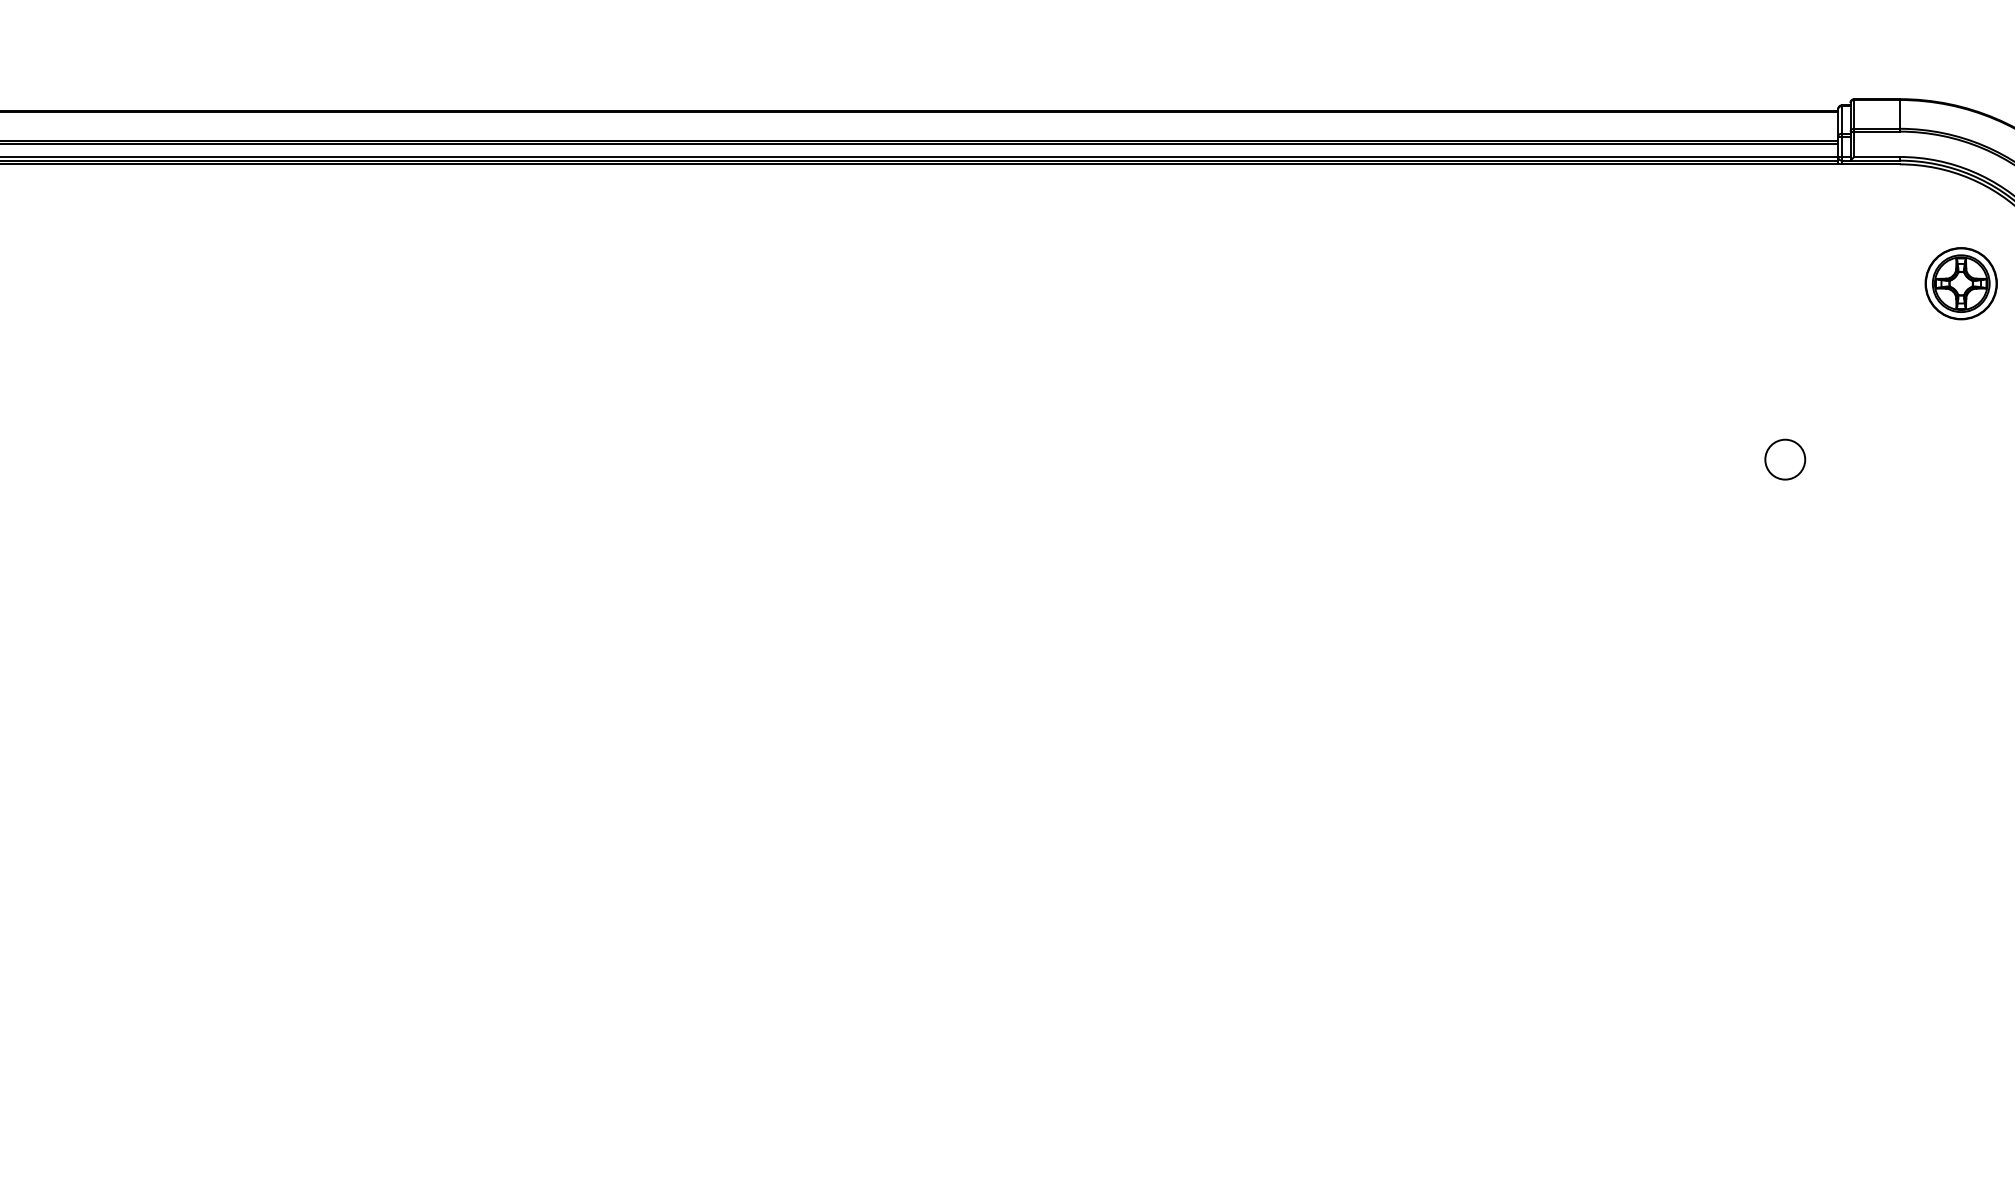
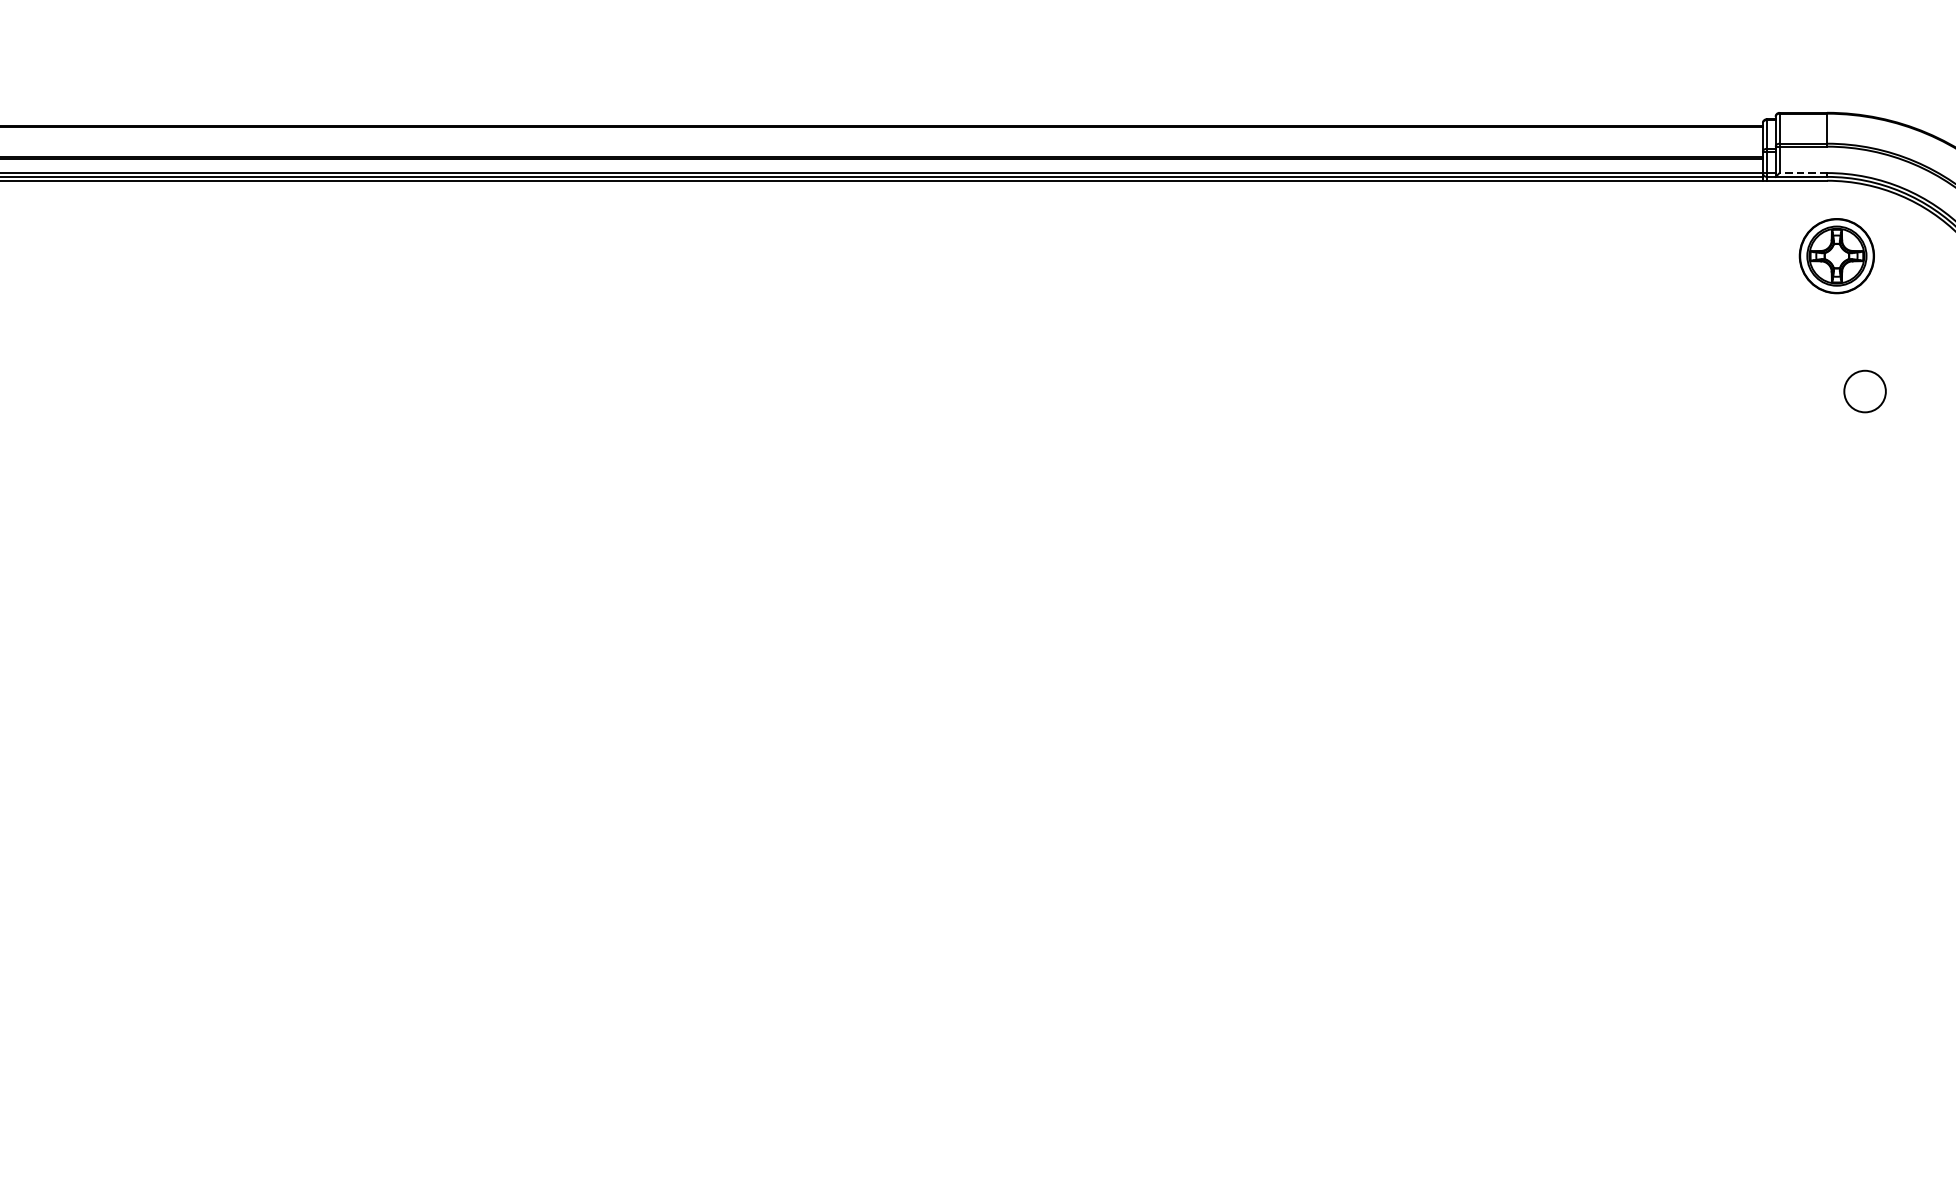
line: (1876, 156) -> (1802, 172), solid -> dashed
part: (1960, 283) -> (1836, 255), moved
circle: (1785, 459) -> (1865, 391), moved

